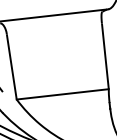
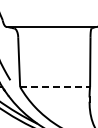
line: (63, 94) -> (55, 87), solid -> dashed

